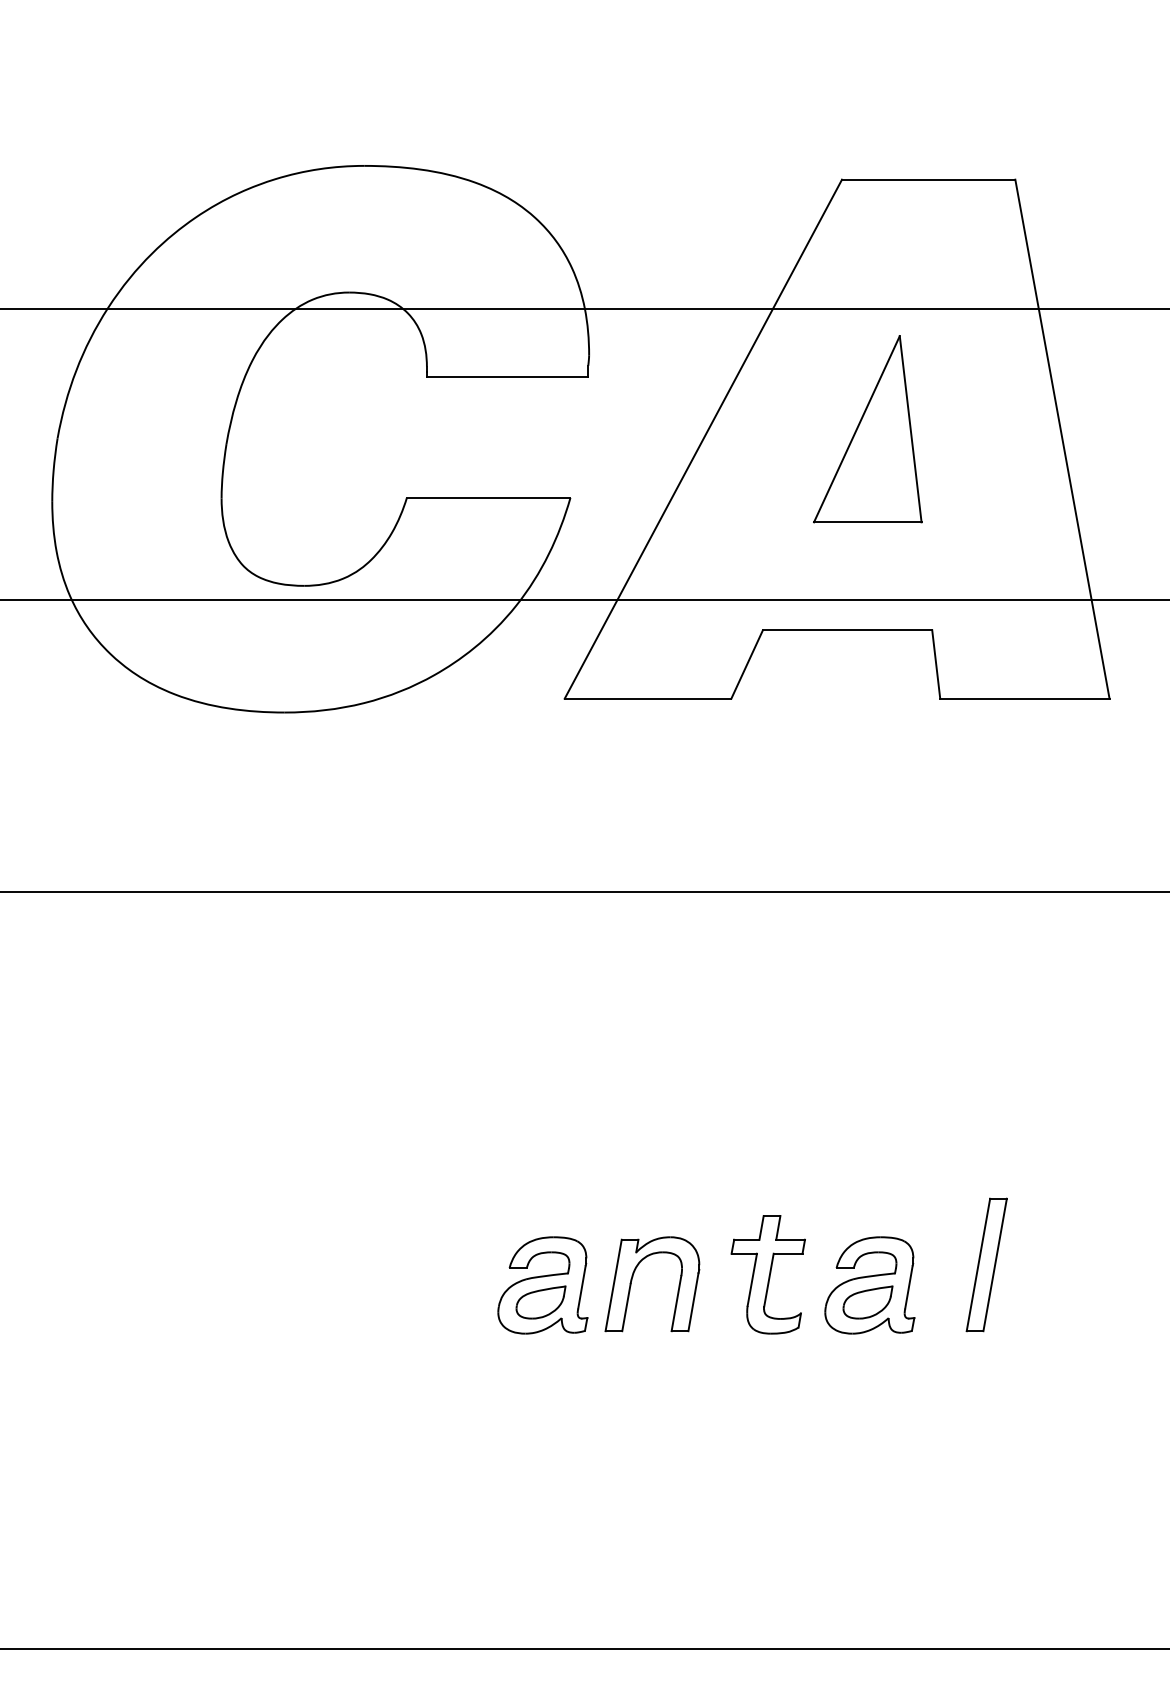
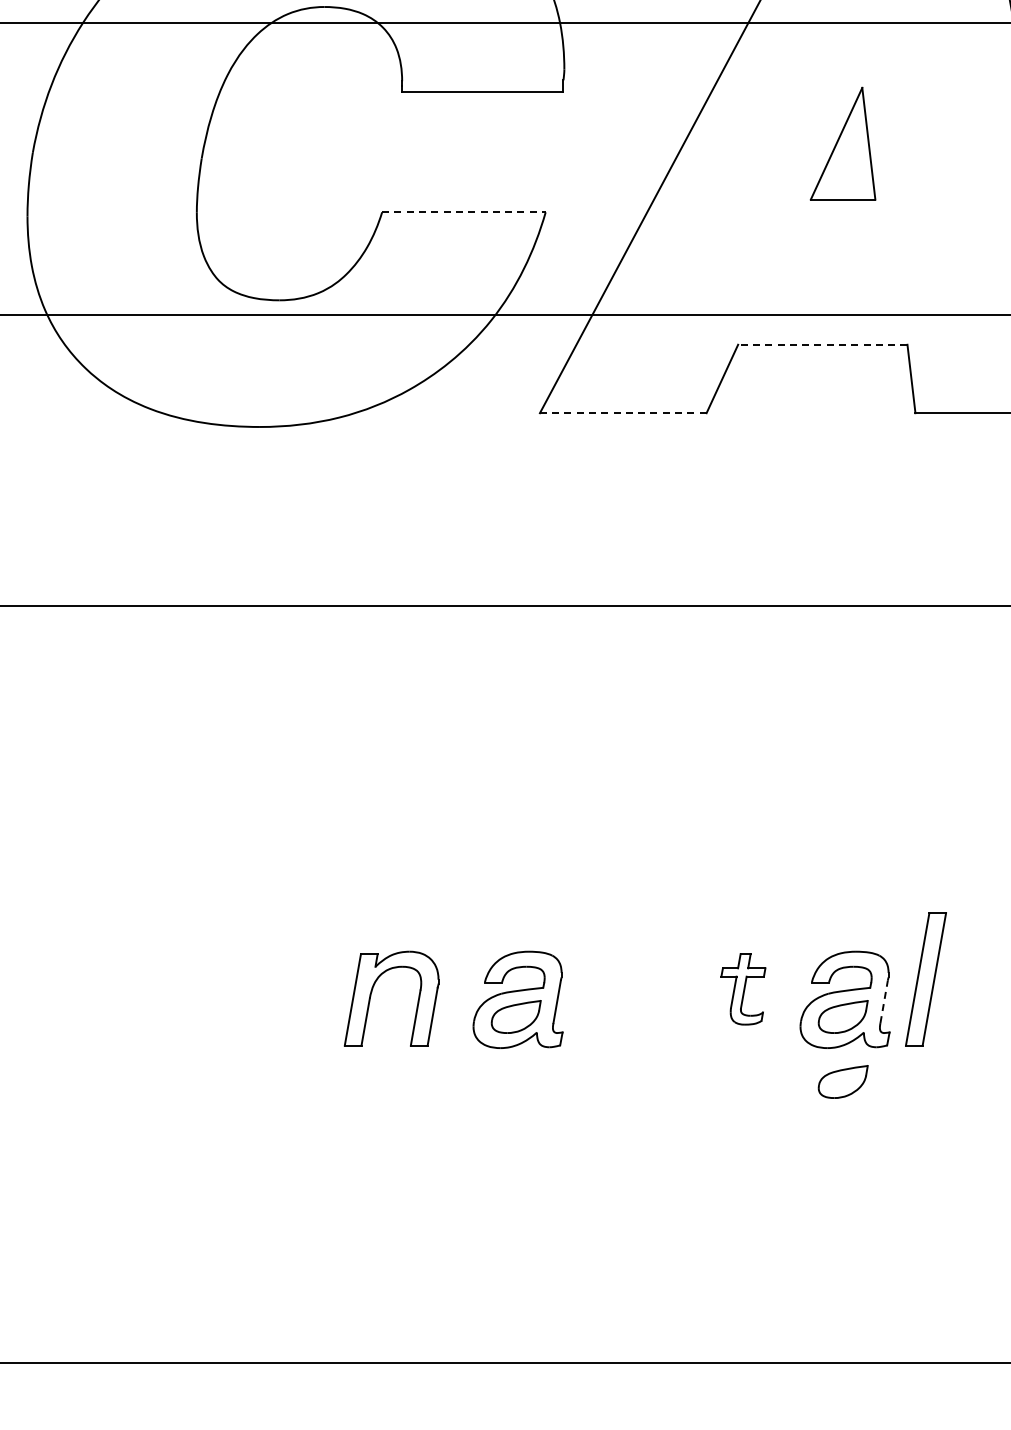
part: (867, 429) -> (842, 143), size x0.6
line: (488, 497) -> (463, 211), solid -> dashed
line: (847, 630) -> (822, 344), solid -> dashed
line: (647, 698) -> (622, 412), solid -> dashed
part: (986, 1264) -> (925, 978), moved
part: (767, 1274) -> (742, 988), size x0.6
part: (633, 1277) -> (372, 991), moved
line: (908, 1287) -> (883, 1001), solid -> dashed
part: (867, 1367) -> (842, 1081), added

